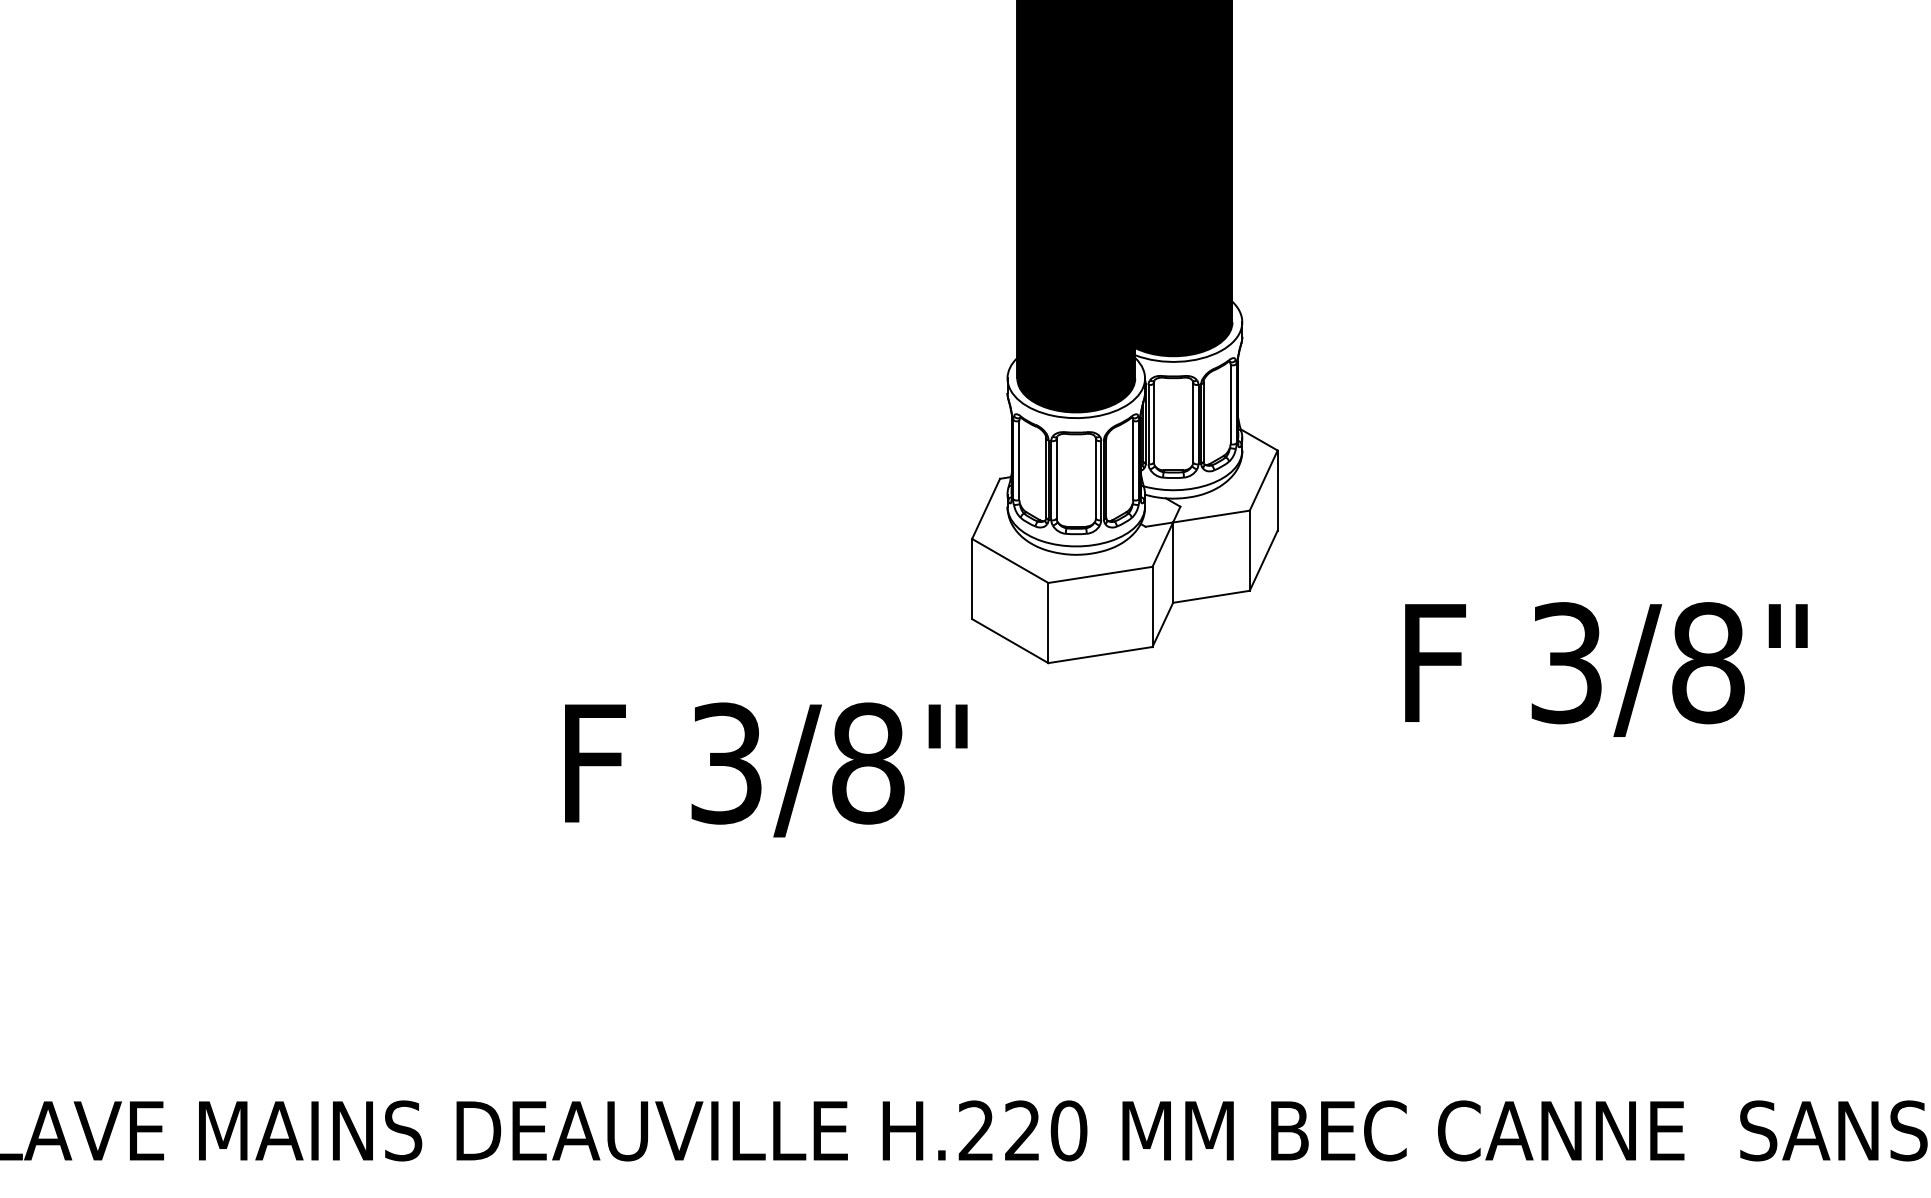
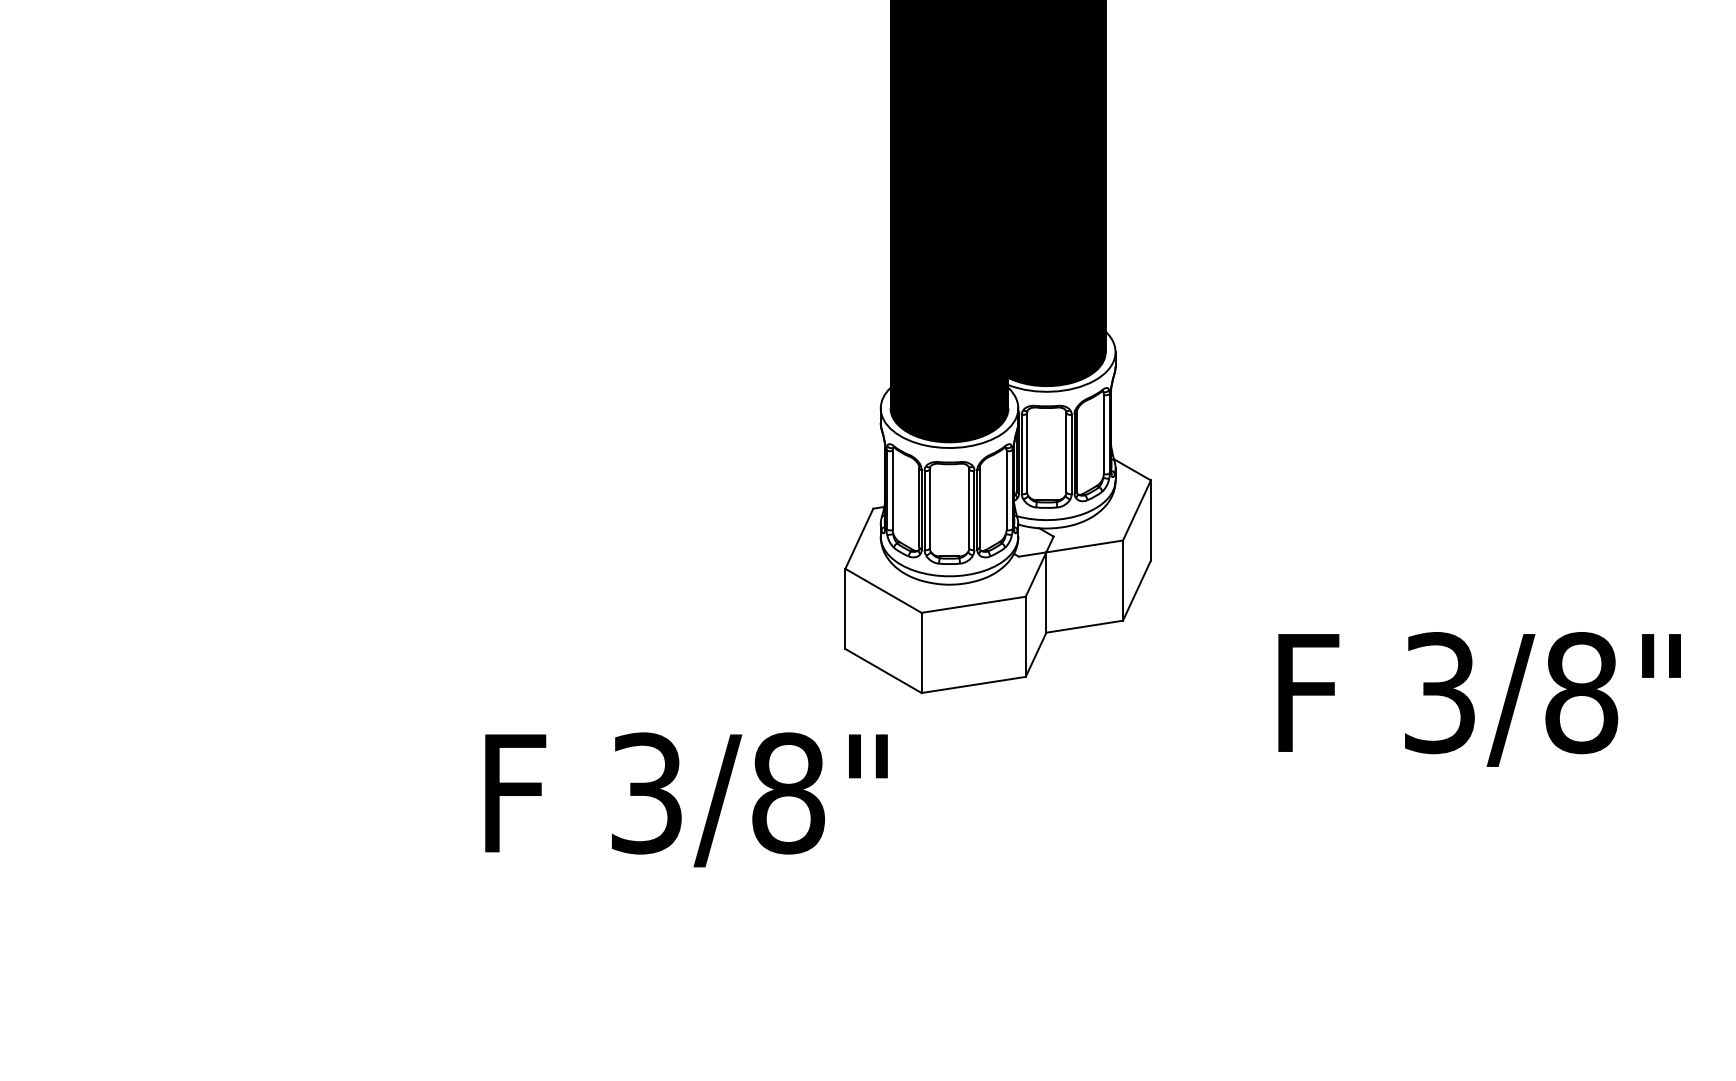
text: (766, 769) -> (686, 799), moved

